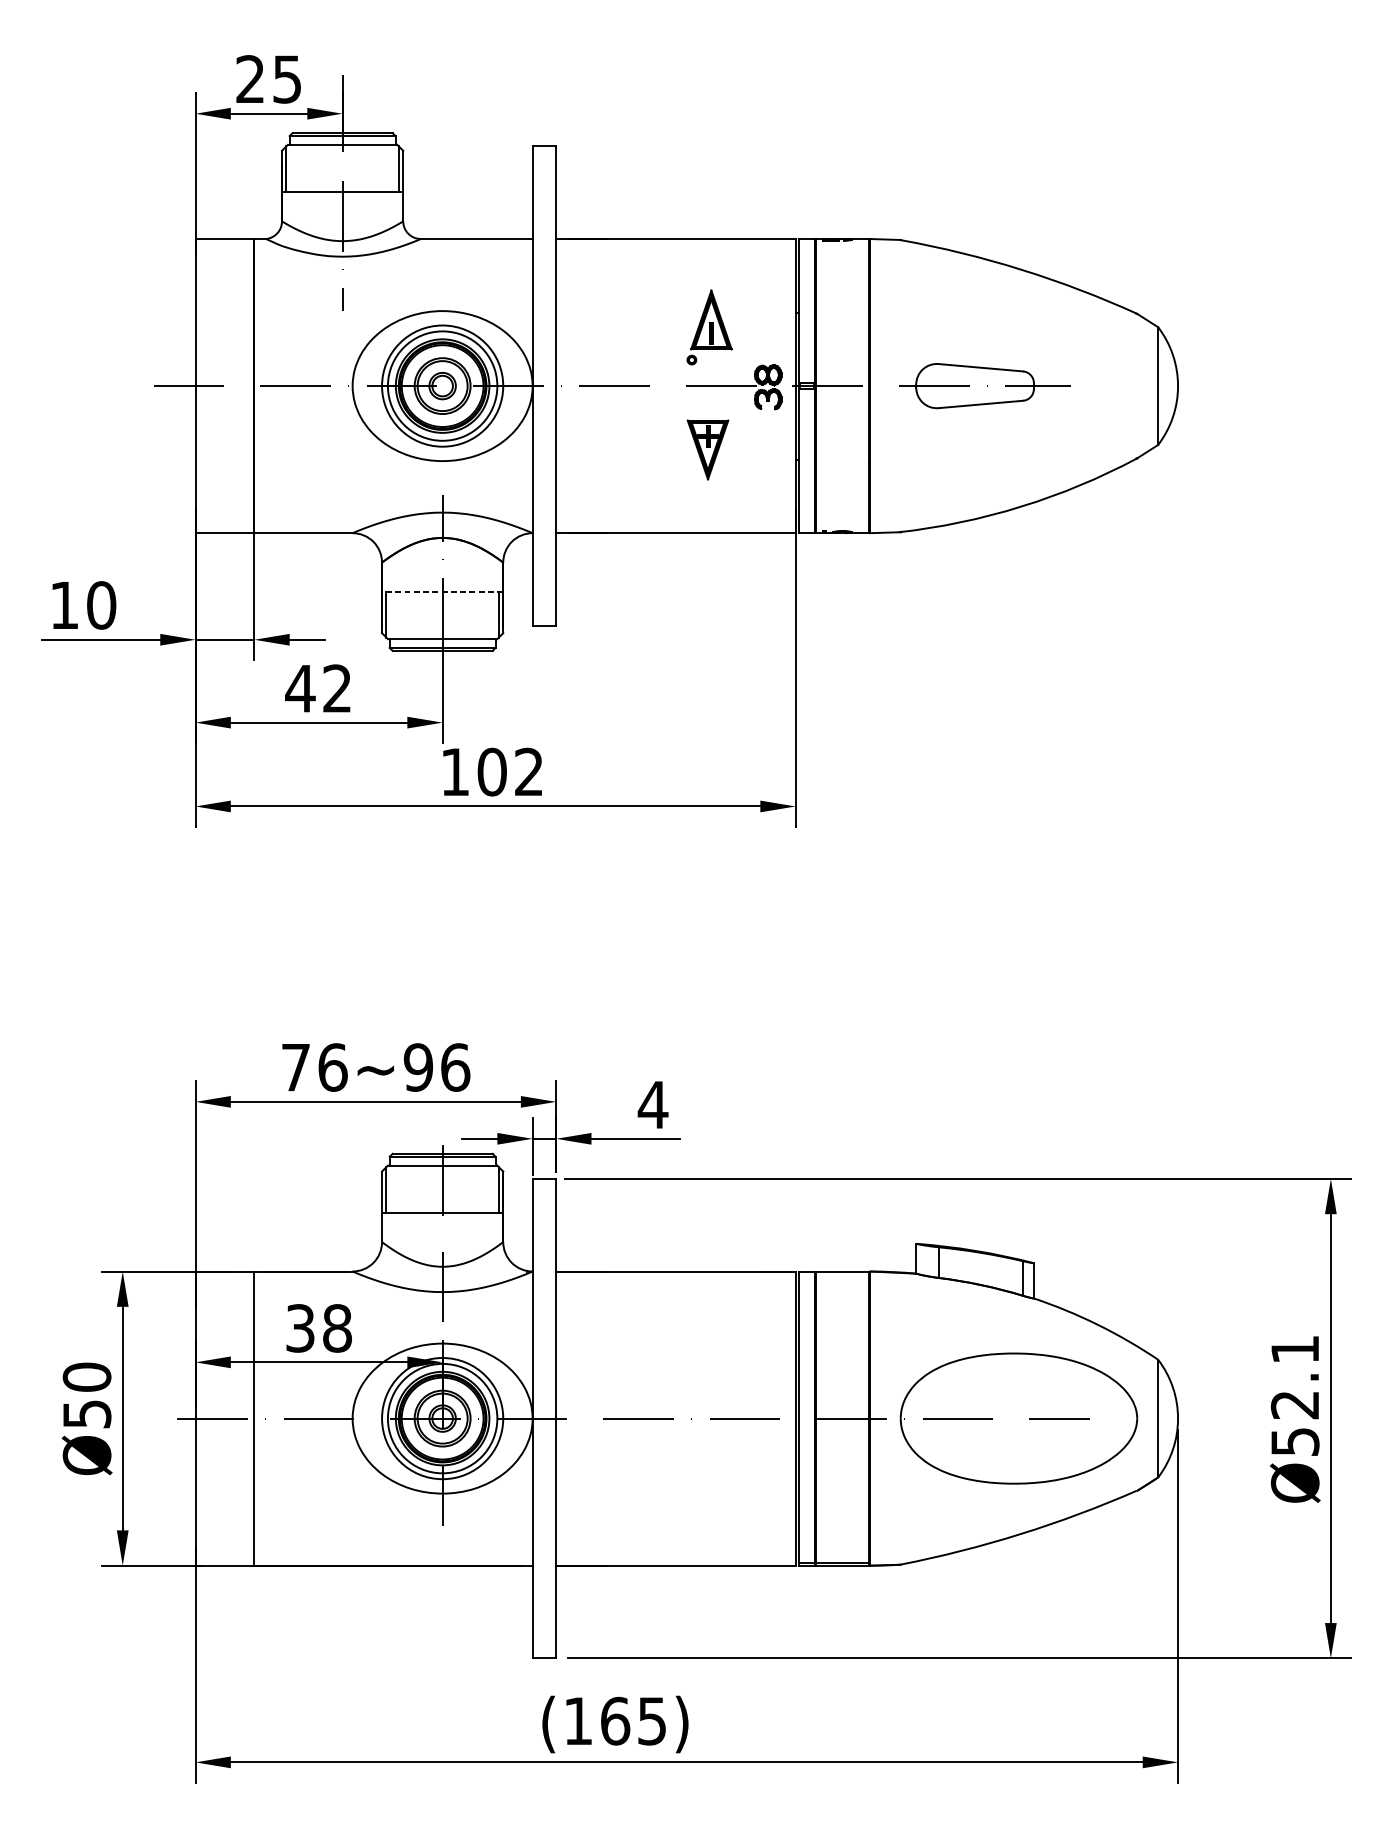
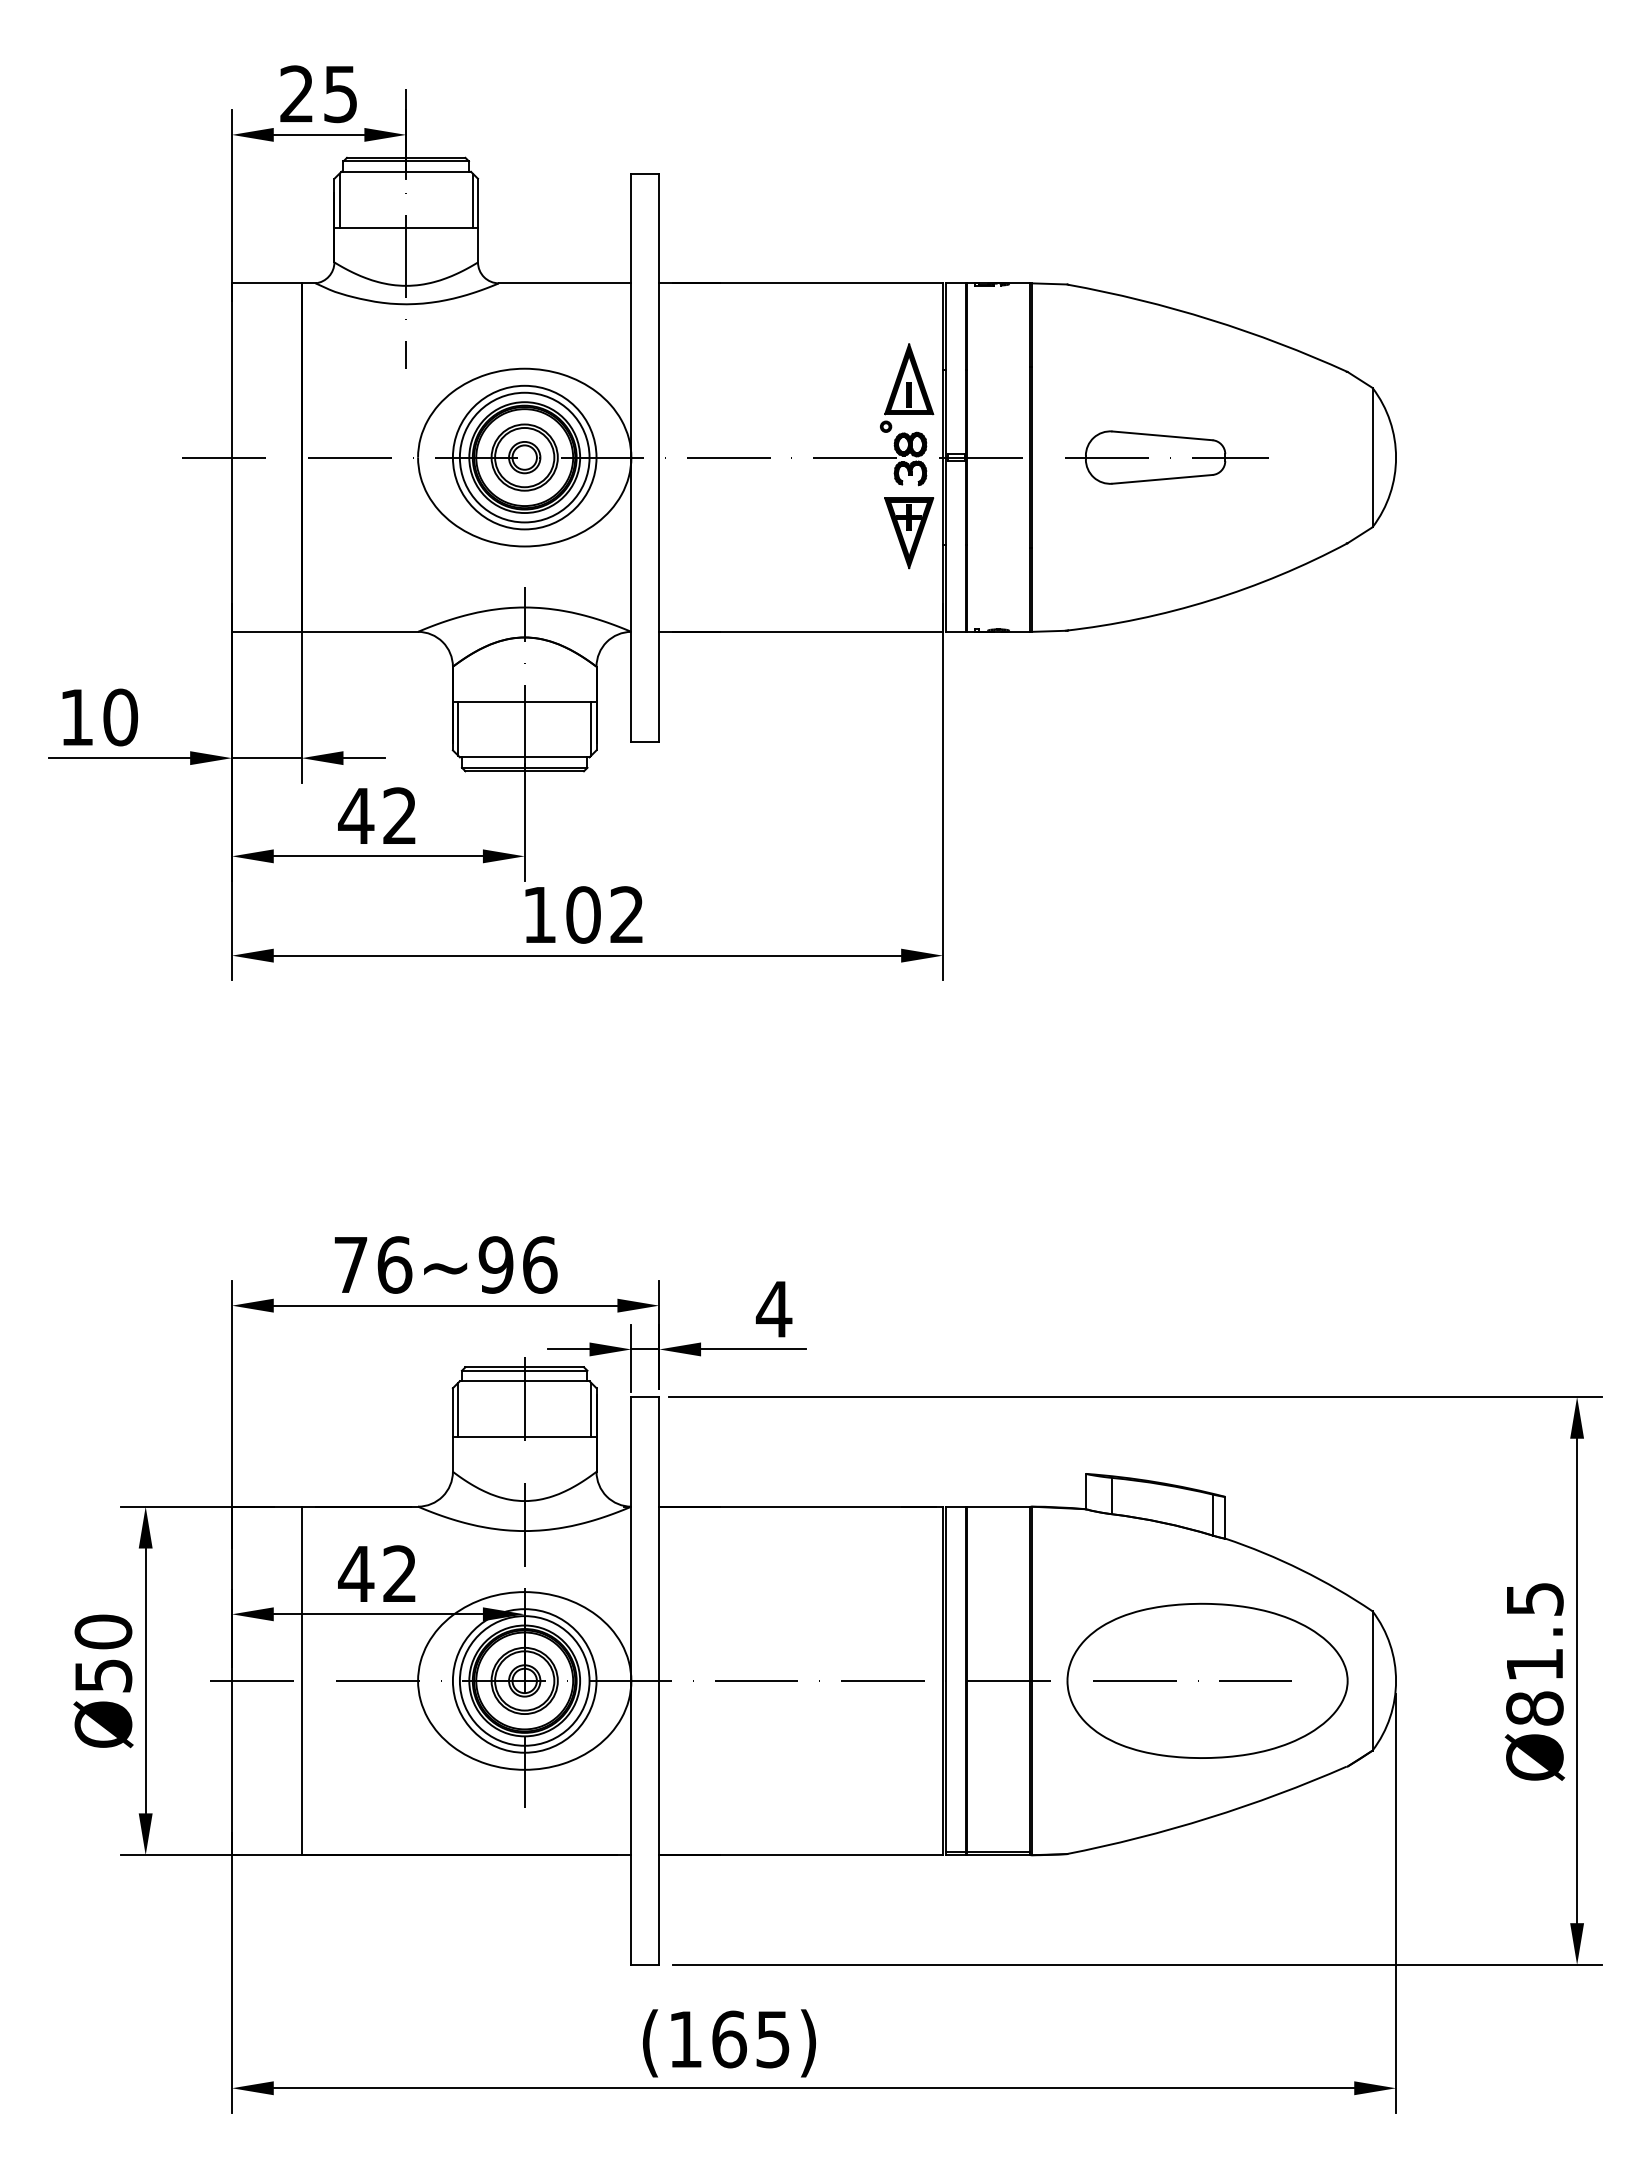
part: (710, 326) -> (907, 387), moved
part: (708, 450) -> (909, 533), moved
line: (442, 591) -> (524, 701), dashed -> solid
text: (318, 1327) -> (377, 1573), 38 -> 42
text: (1294, 1396) -> (1534, 1654), Ø52.1 -> Ø81.5

